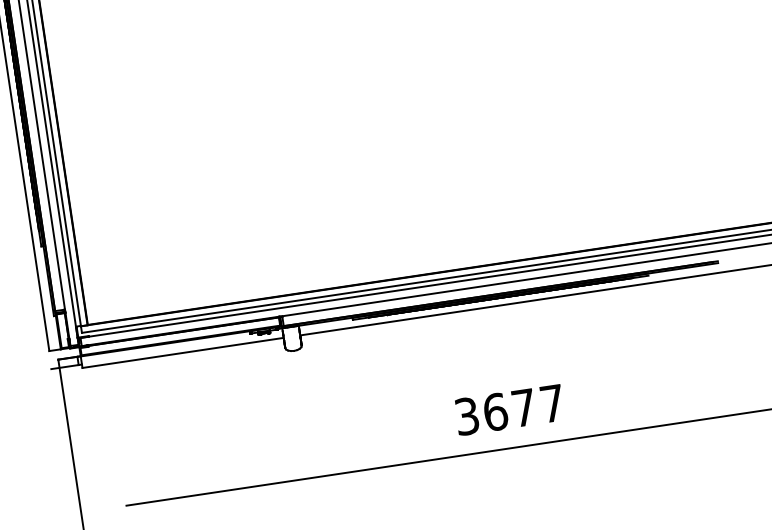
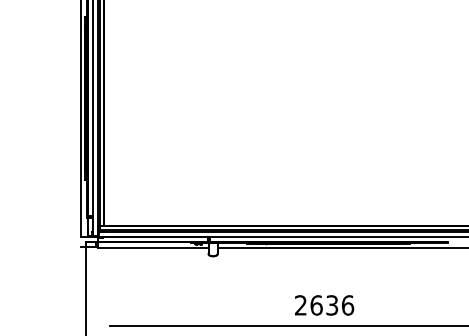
text: (509, 410) -> (324, 305), 3677 -> 2636

